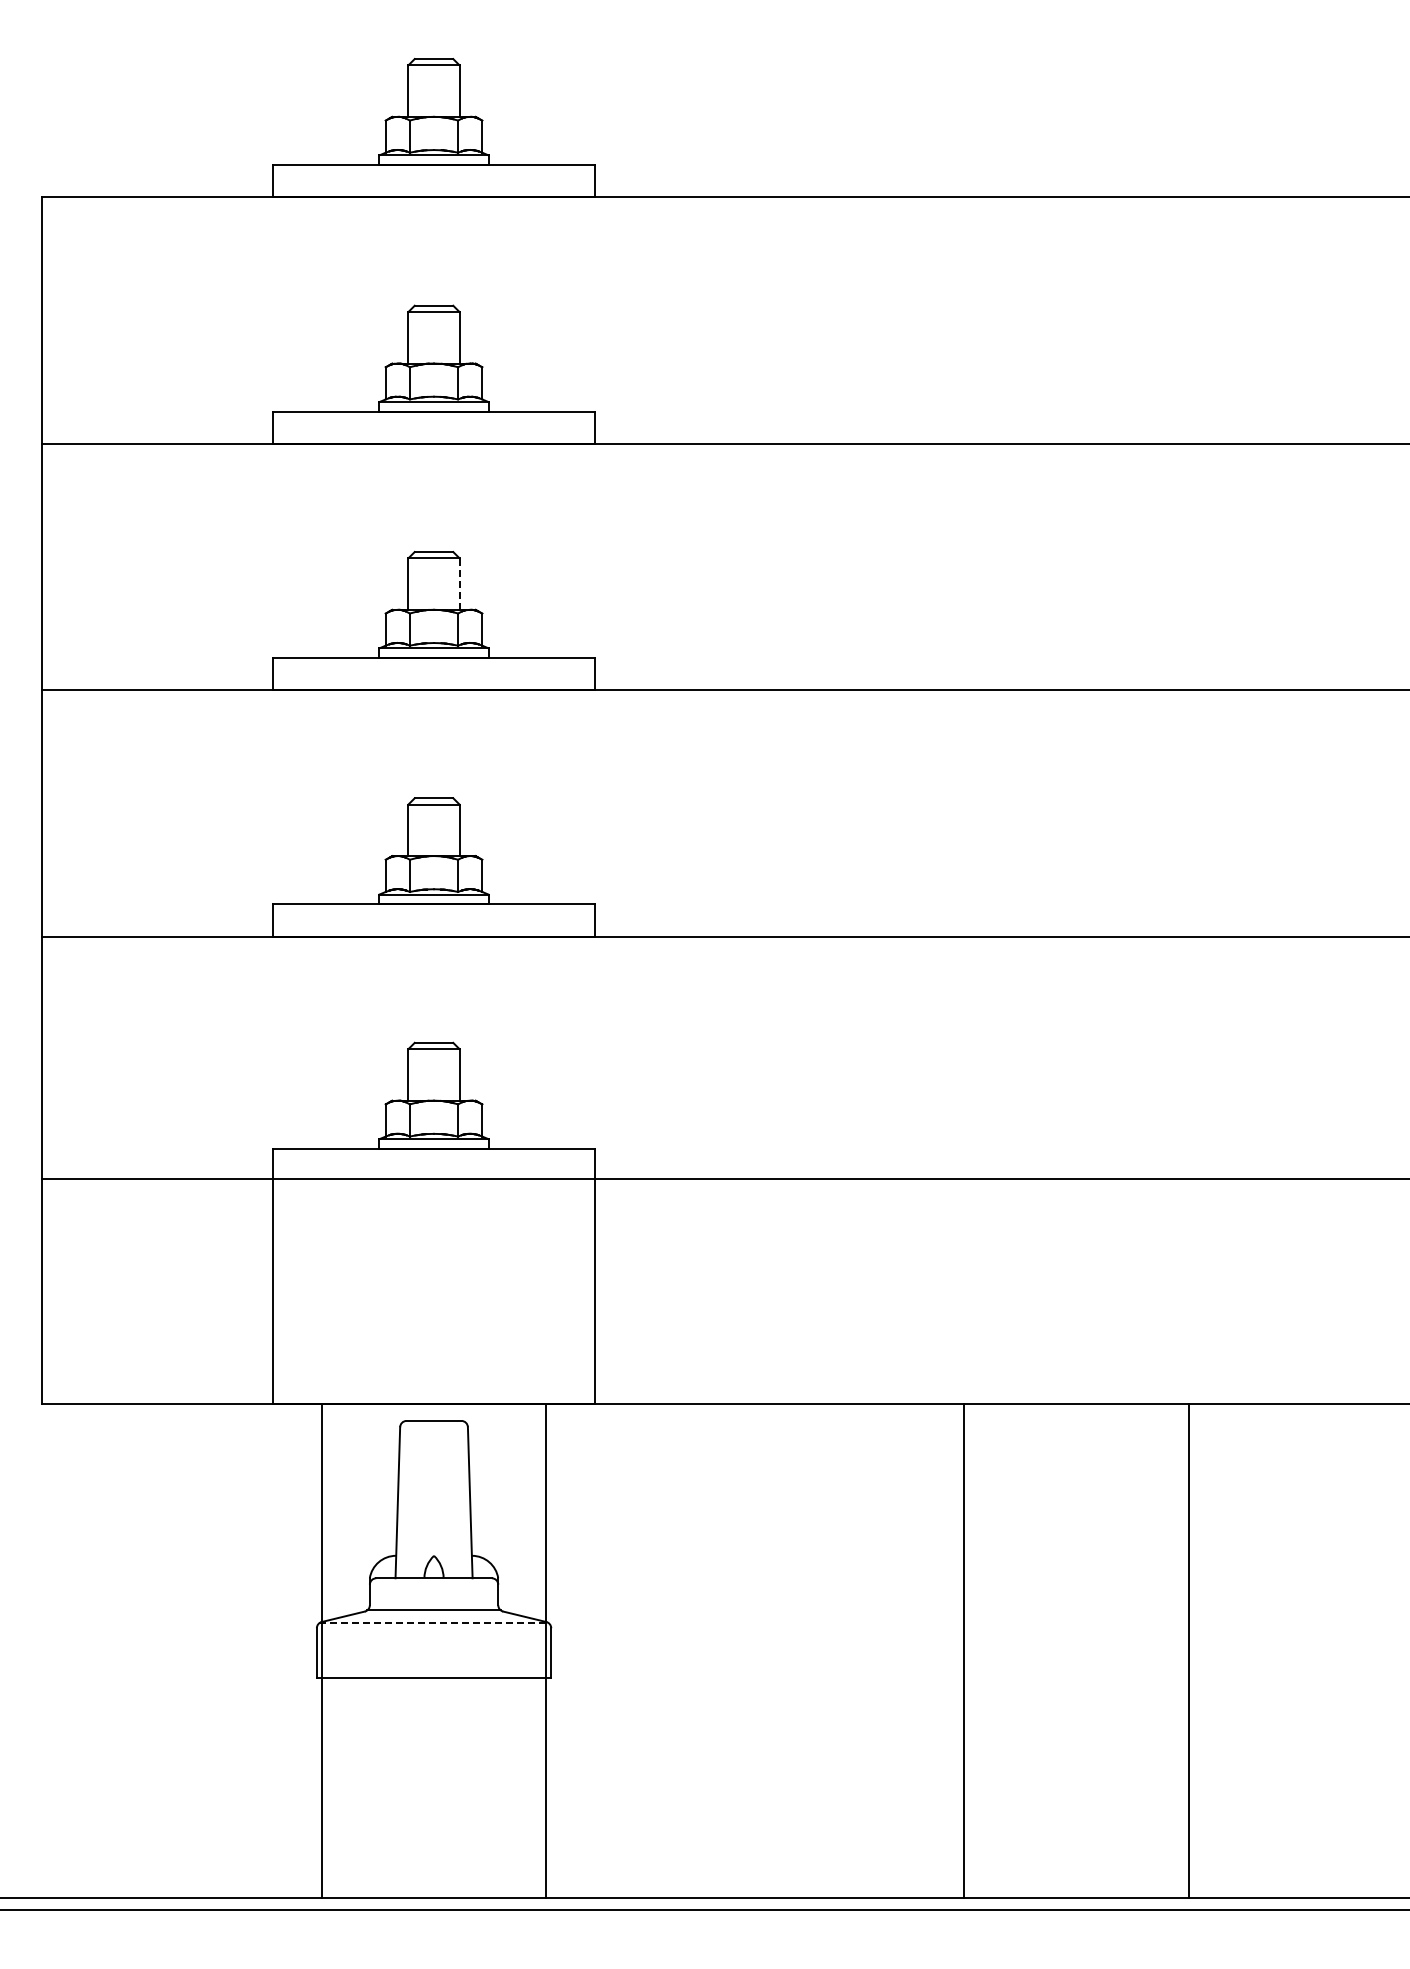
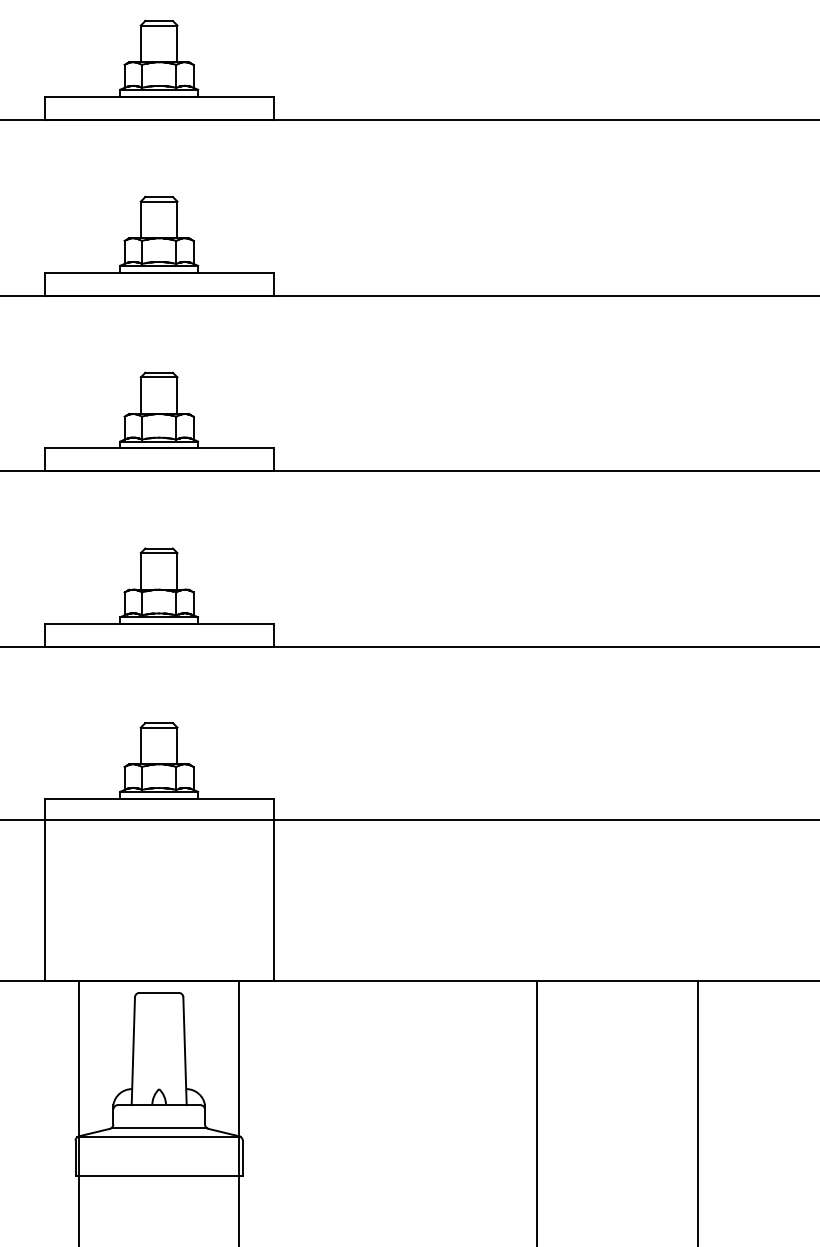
line: (459, 584) -> (177, 395), dashed -> solid
line: (434, 1623) -> (159, 1137), dashed -> solid

